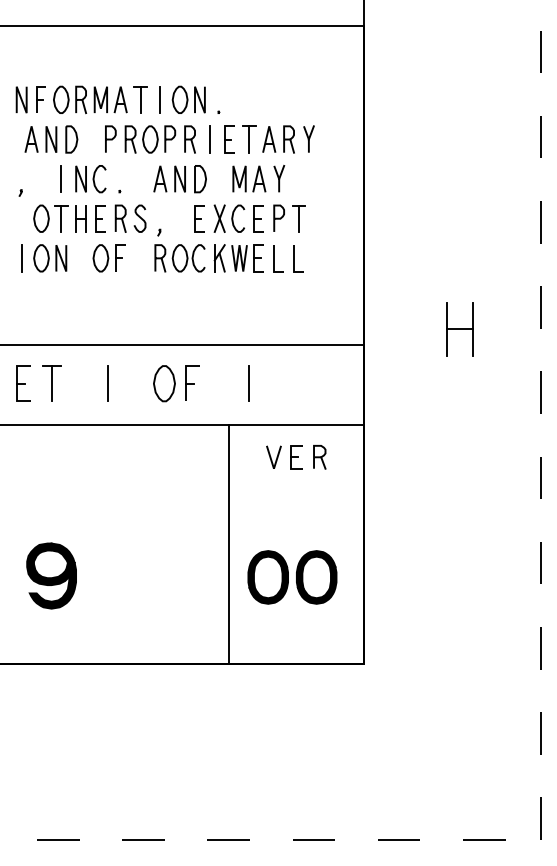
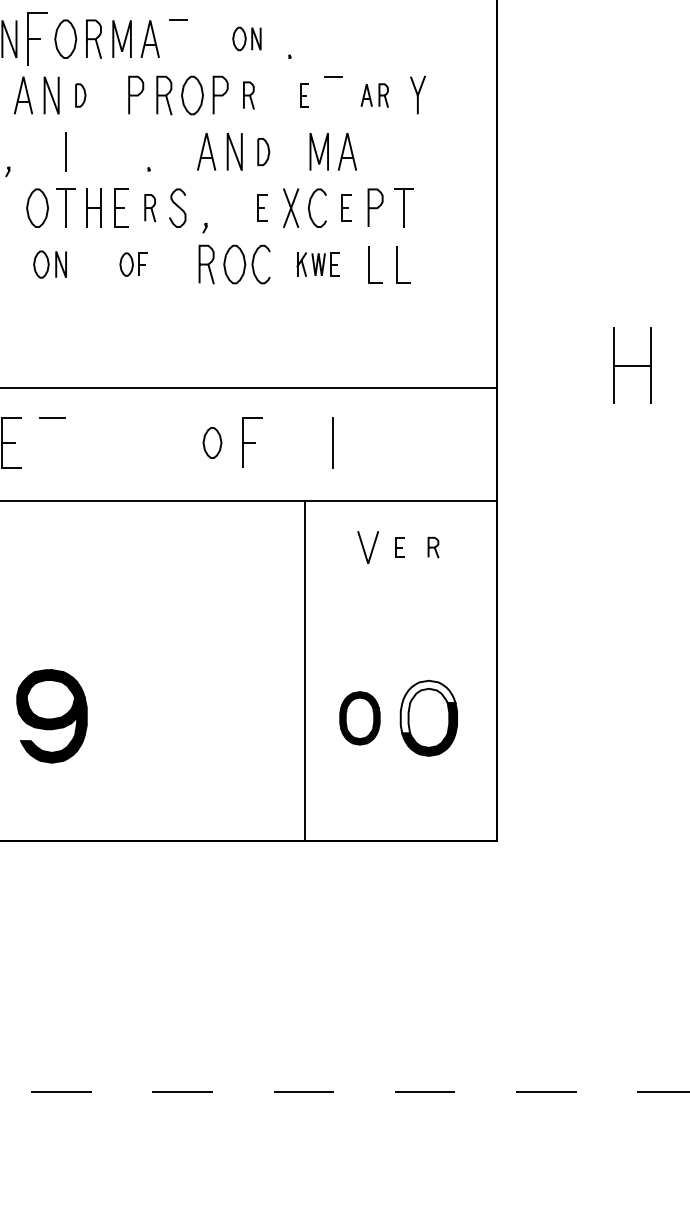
part: (40, 99) -> (36, 38), size x1.4
line: (140, 99) -> (178, 38), removed
line: (160, 99) -> (206, 38), removed
part: (188, 99) -> (246, 38), size x0.6
part: (71, 139) -> (80, 95), size x0.6
part: (189, 139) -> (248, 95), size x0.7
line: (209, 139) -> (276, 95), removed
part: (229, 139) -> (304, 95), size x0.6
line: (249, 139) -> (333, 95), removed
part: (278, 139) -> (374, 95), size x0.6
part: (279, 178) -> (376, 150), removed
part: (90, 179) -> (107, 152), removed
part: (200, 179) -> (263, 152), size x0.7
part: (120, 218) -> (149, 207), size x0.7
part: (199, 218) -> (262, 207), size x0.7
part: (258, 218) -> (346, 207), size x0.7
line: (21, 258) -> (9, 264), removed
part: (50, 258) -> (50, 264), size x0.7
part: (108, 258) -> (132, 264), size x0.6
part: (238, 258) -> (317, 264), size x0.6
line: (51, 383) -> (51, 442), removed
line: (108, 383) -> (132, 442), removed
part: (164, 383) -> (212, 442), size x0.6
part: (296, 457) -> (400, 547), size x0.6
part: (319, 457) -> (432, 547), size x0.6
fill: (315, 569) -> (427, 707), removed
part: (267, 577) -> (359, 718), size x0.7

